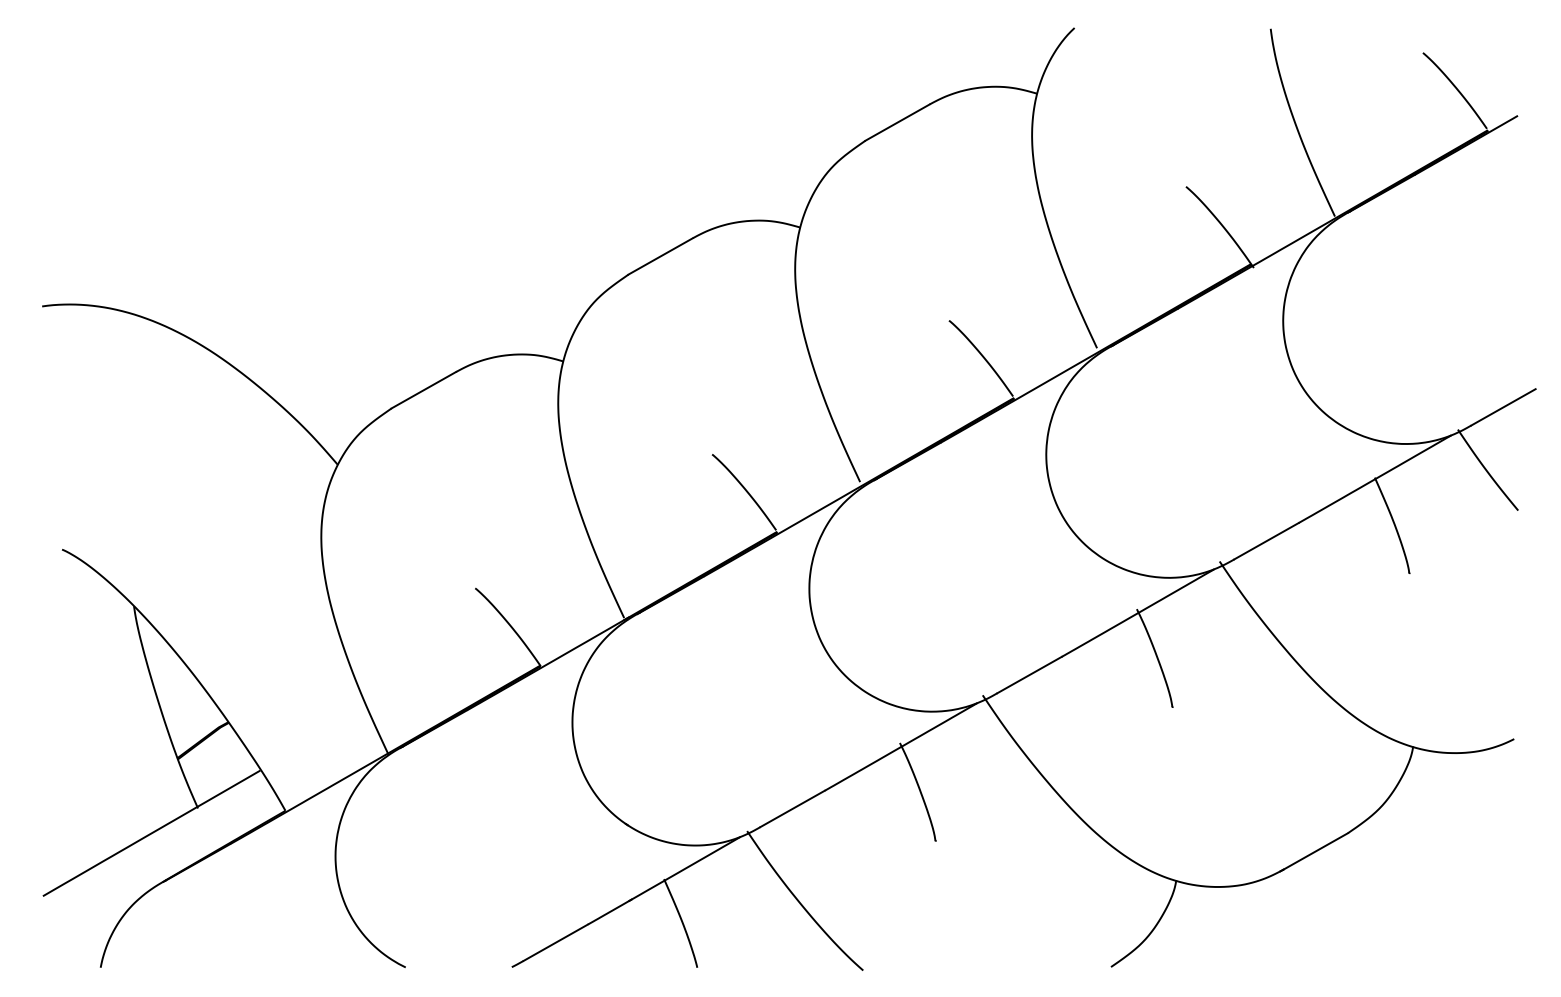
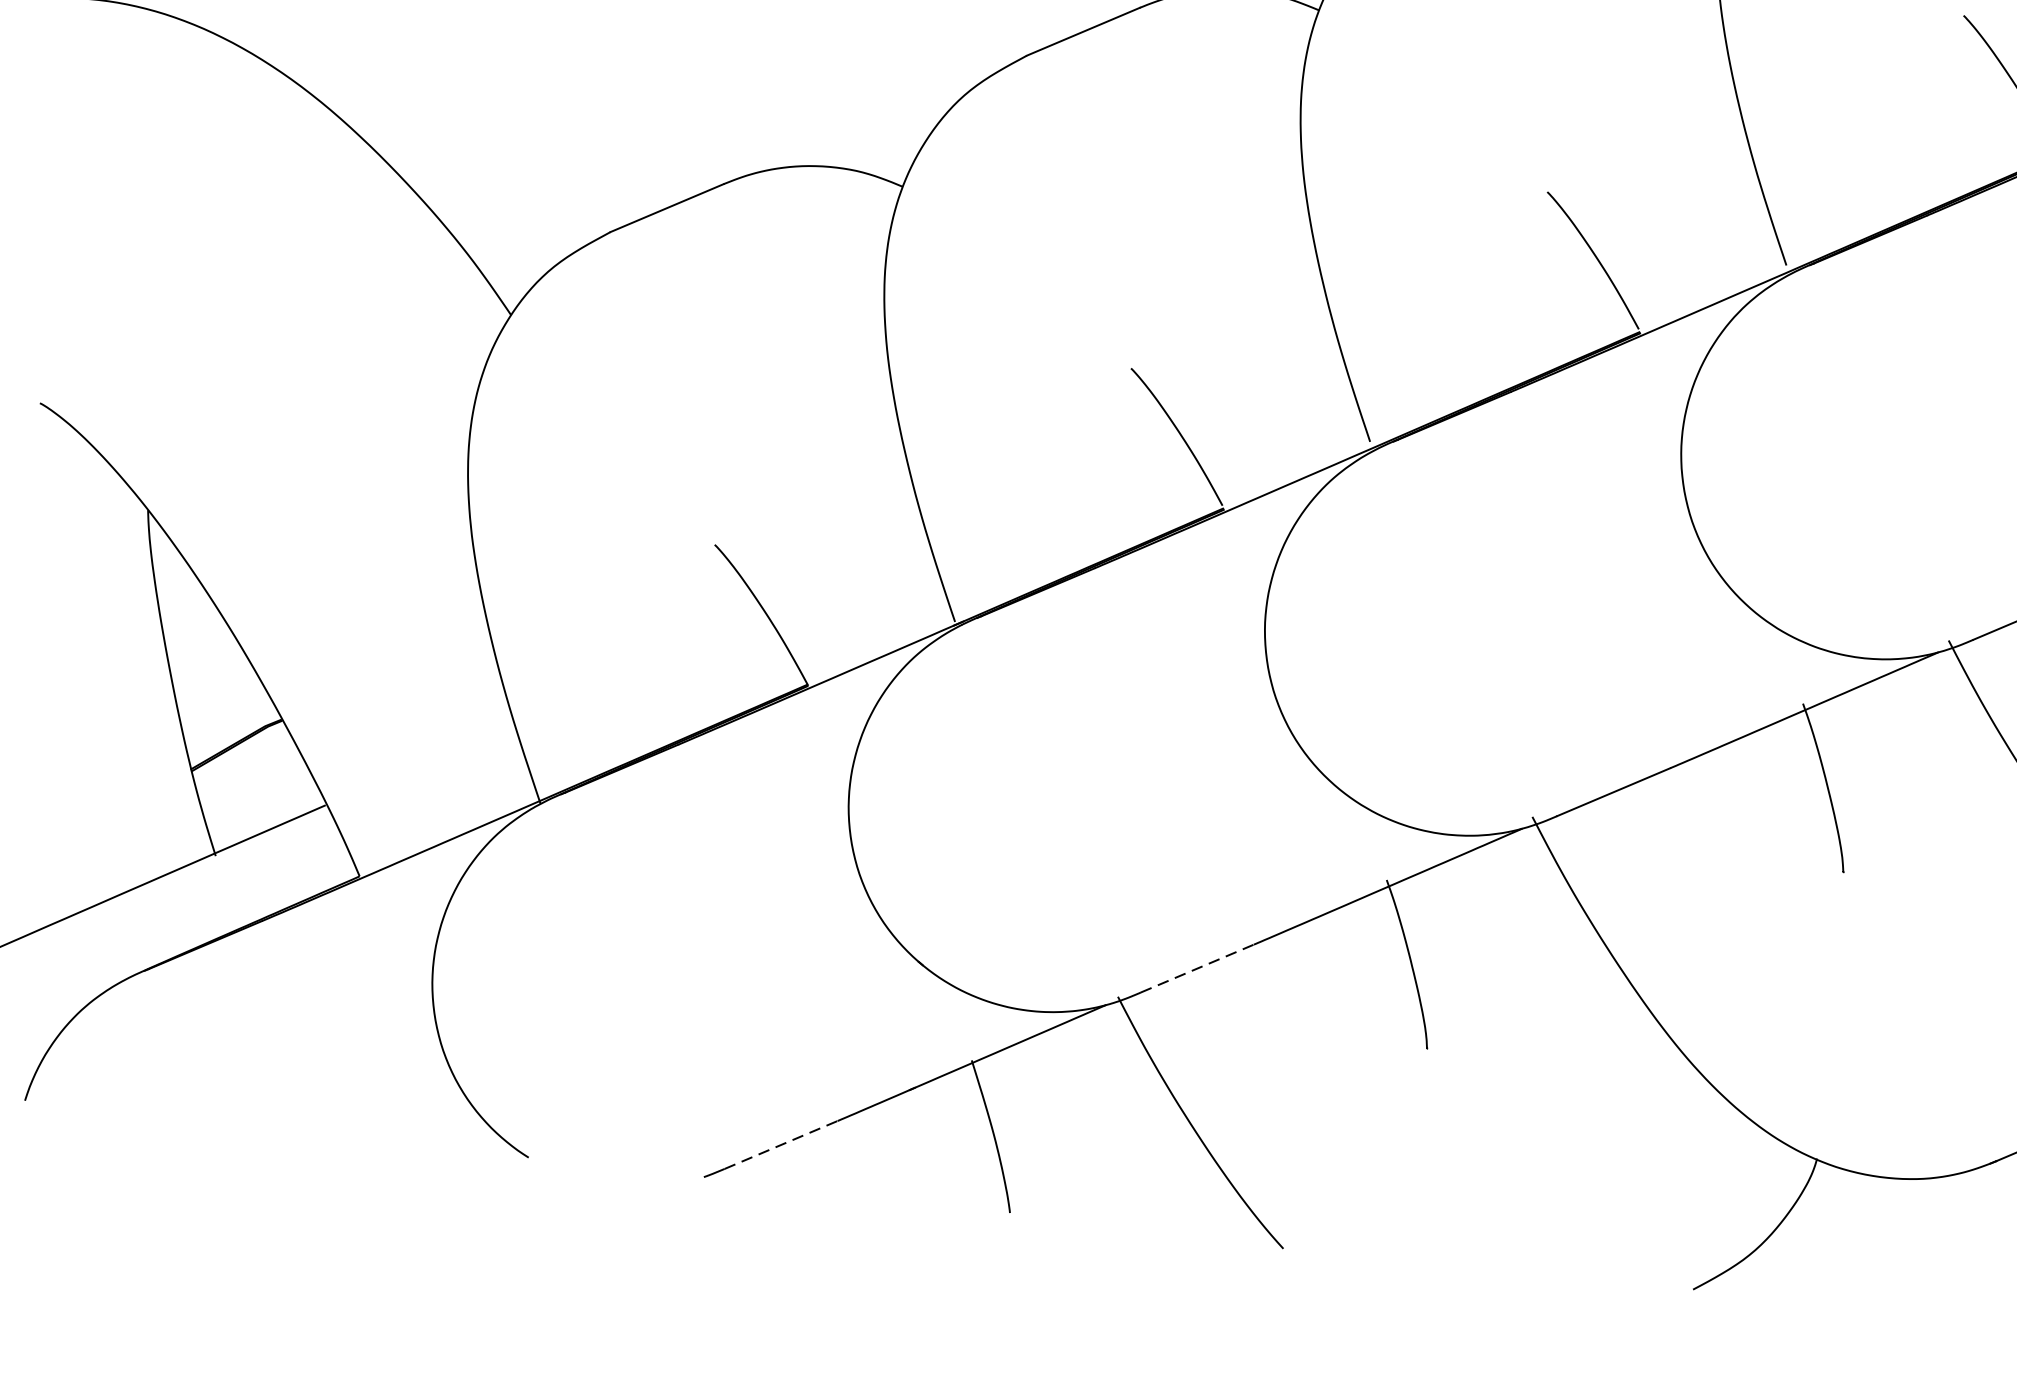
line: (792, 808) -> (1197, 967), solid -> dashed
line: (555, 942) -> (780, 1144), solid -> dashed

